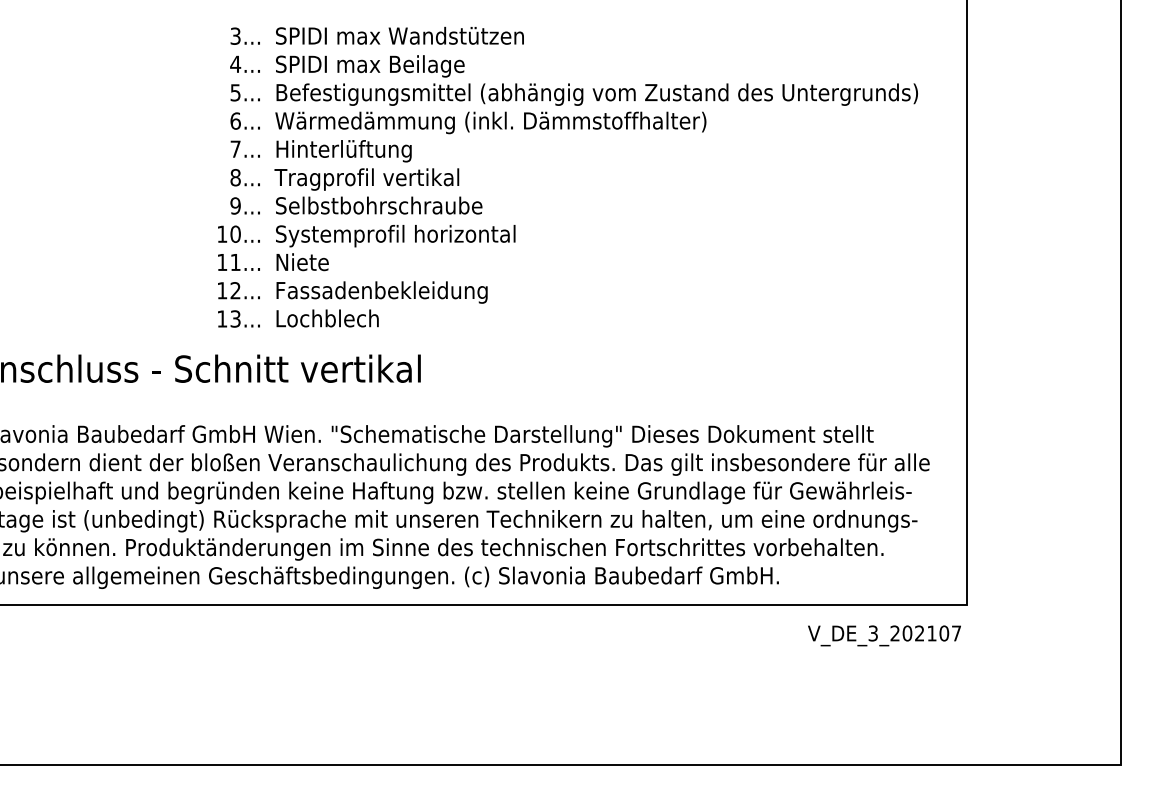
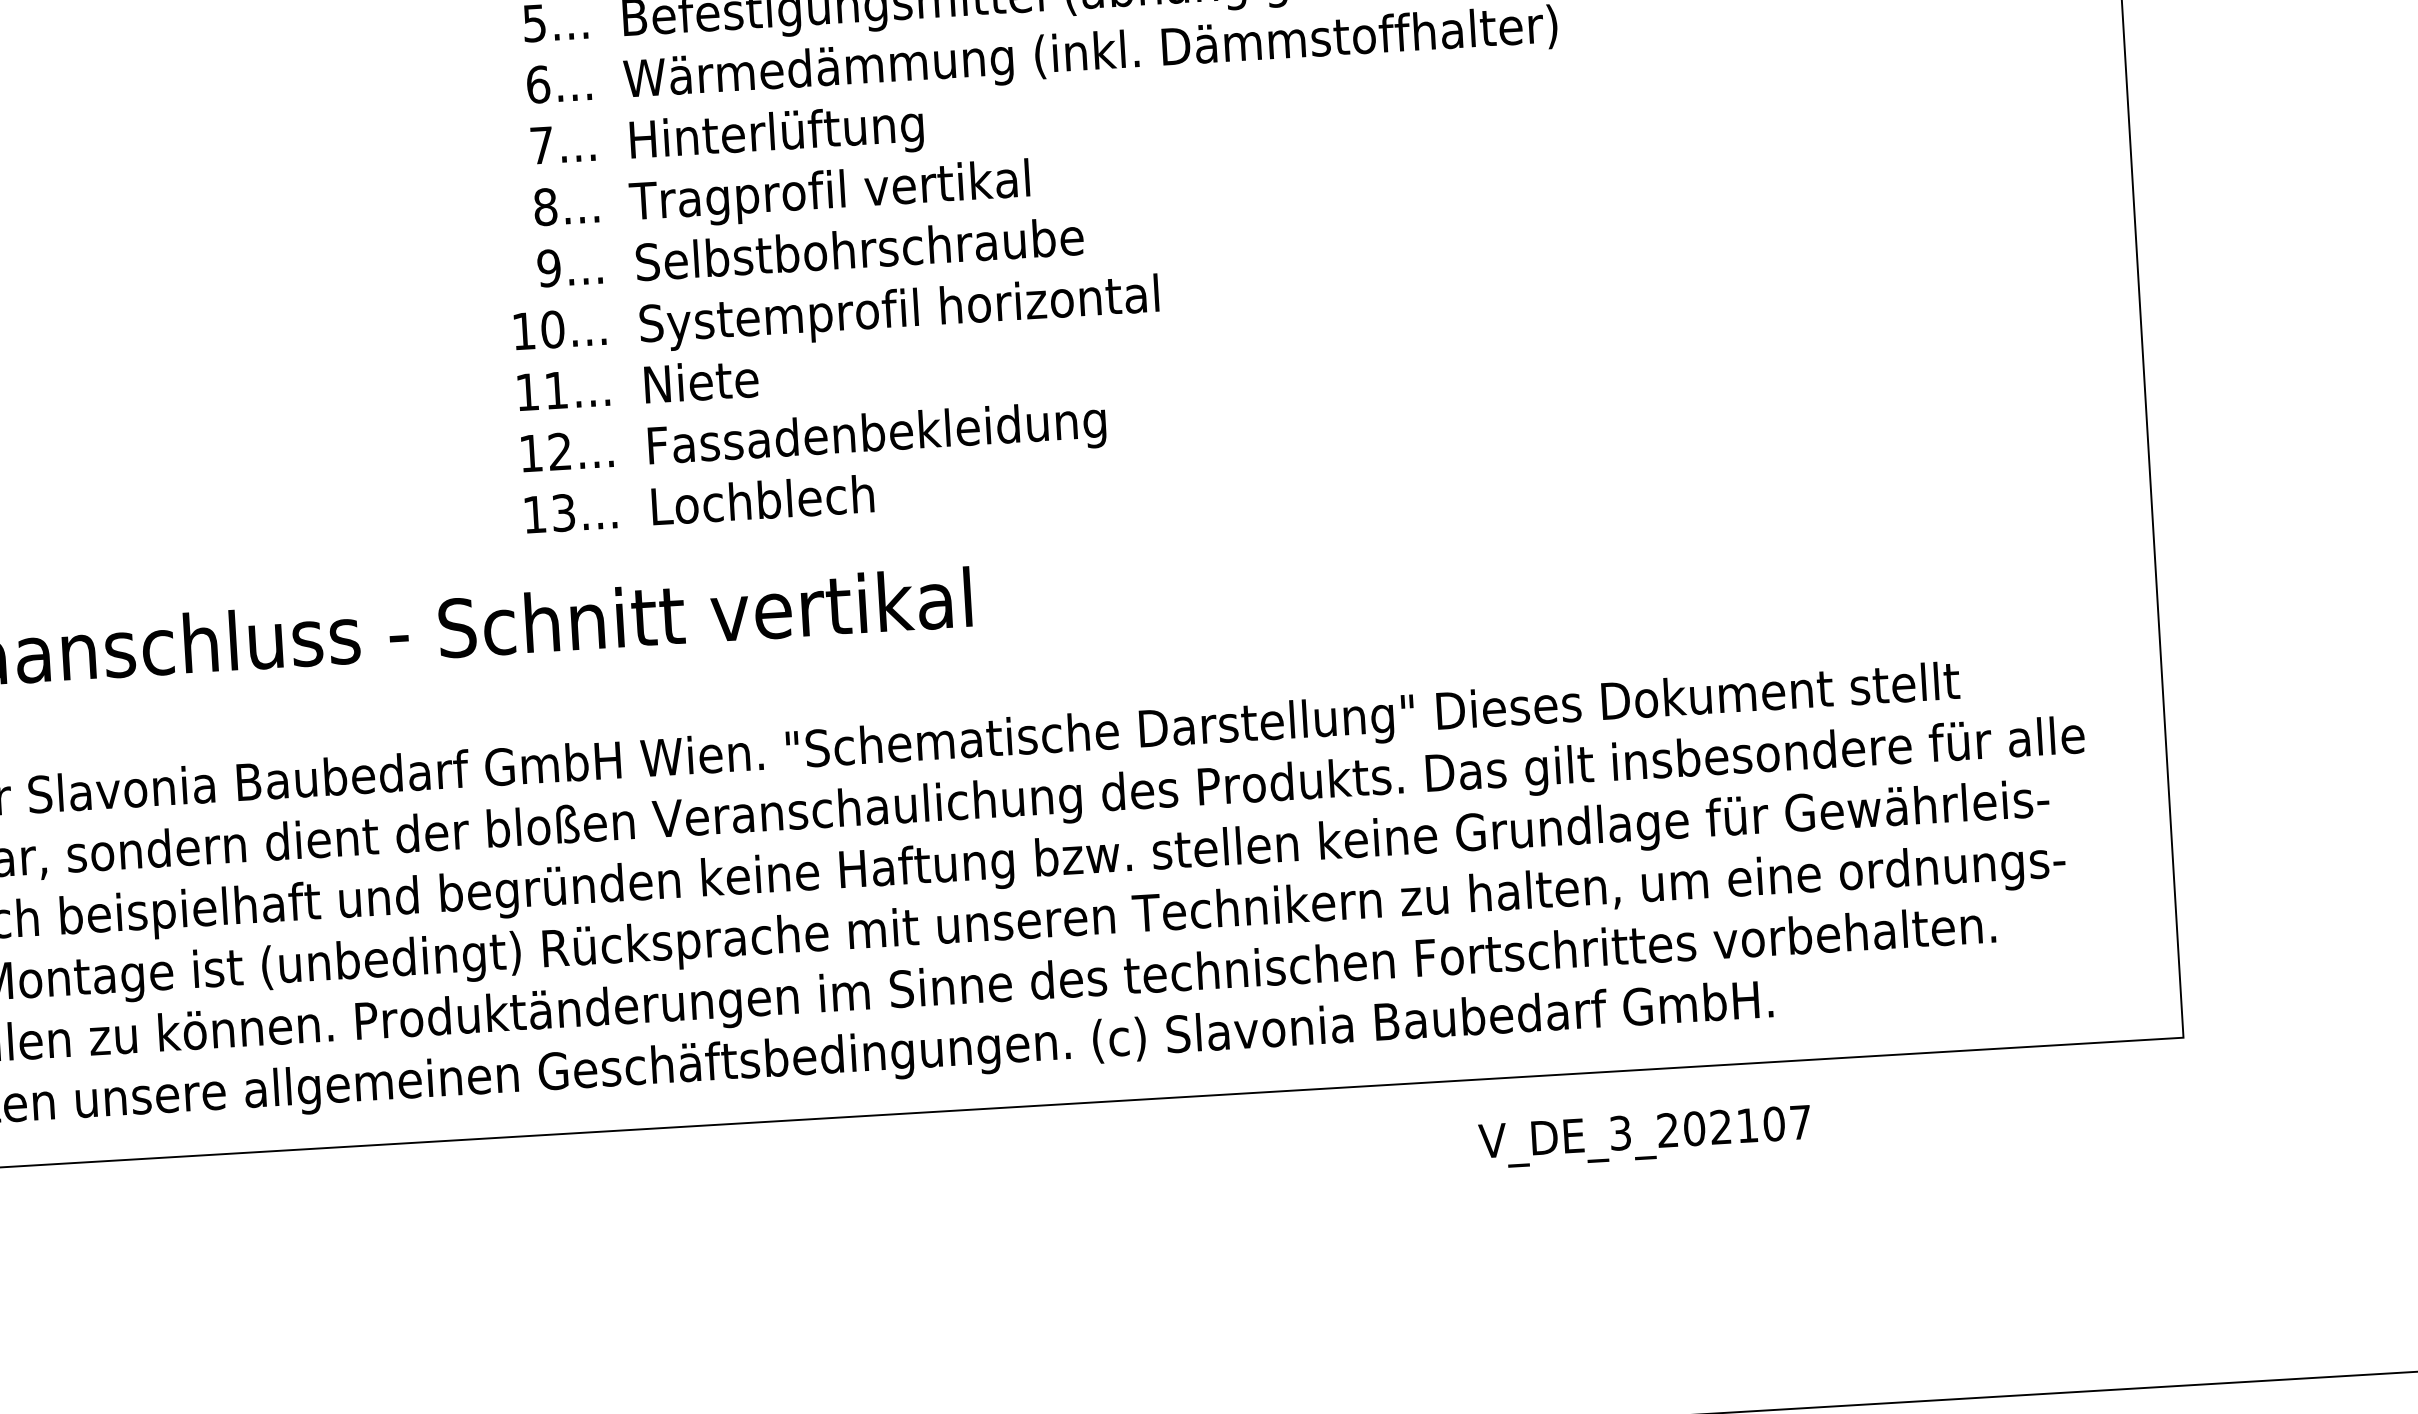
text: (884, 635) -> (1645, 1136), moved

